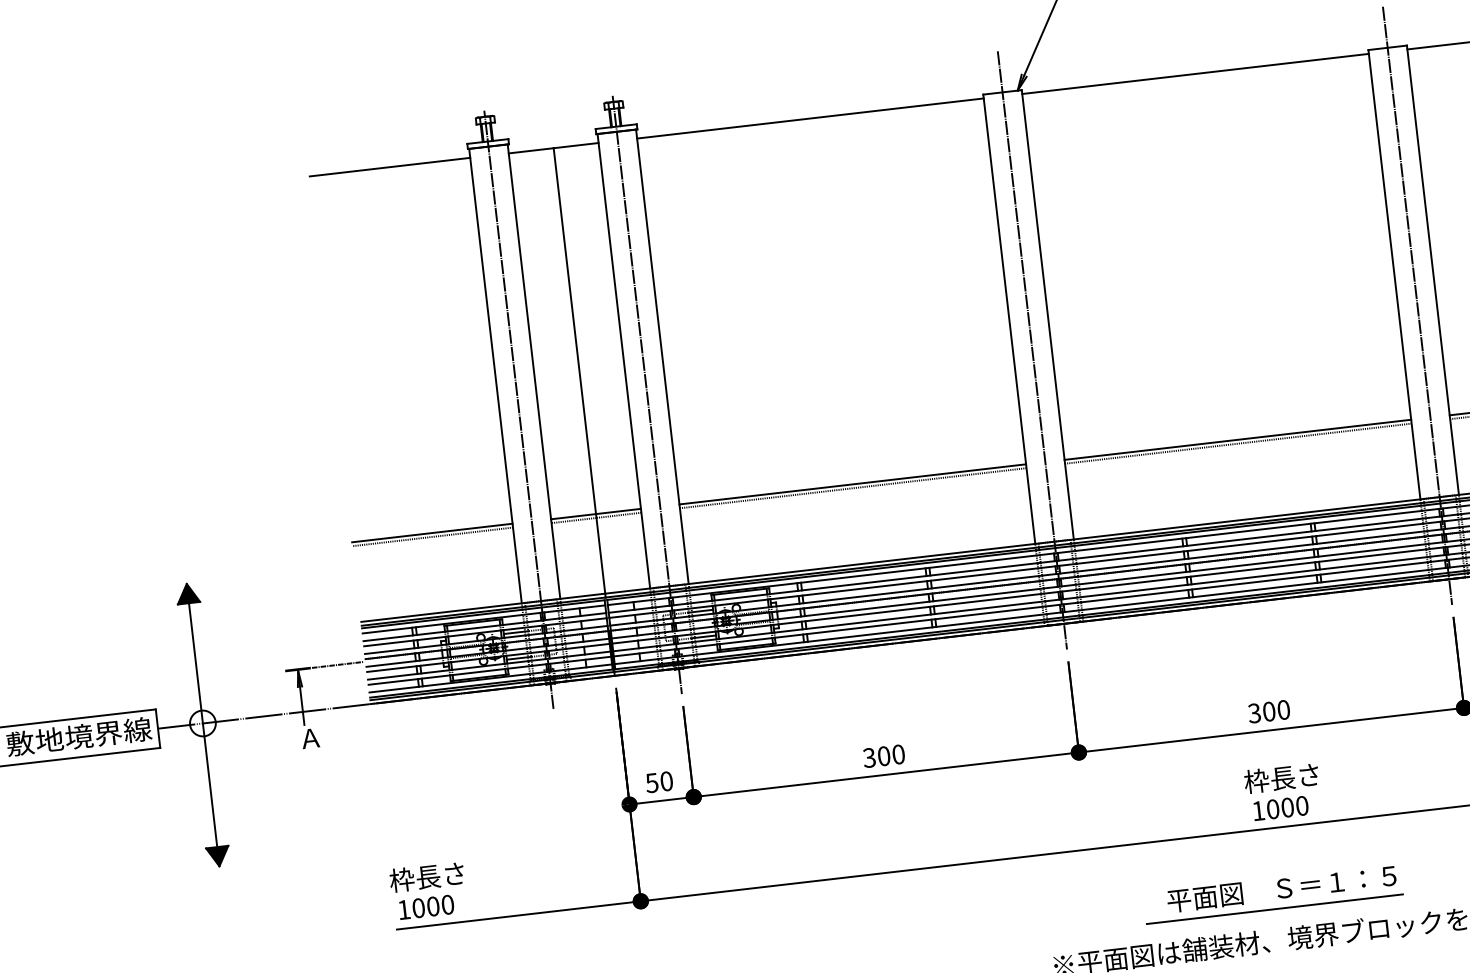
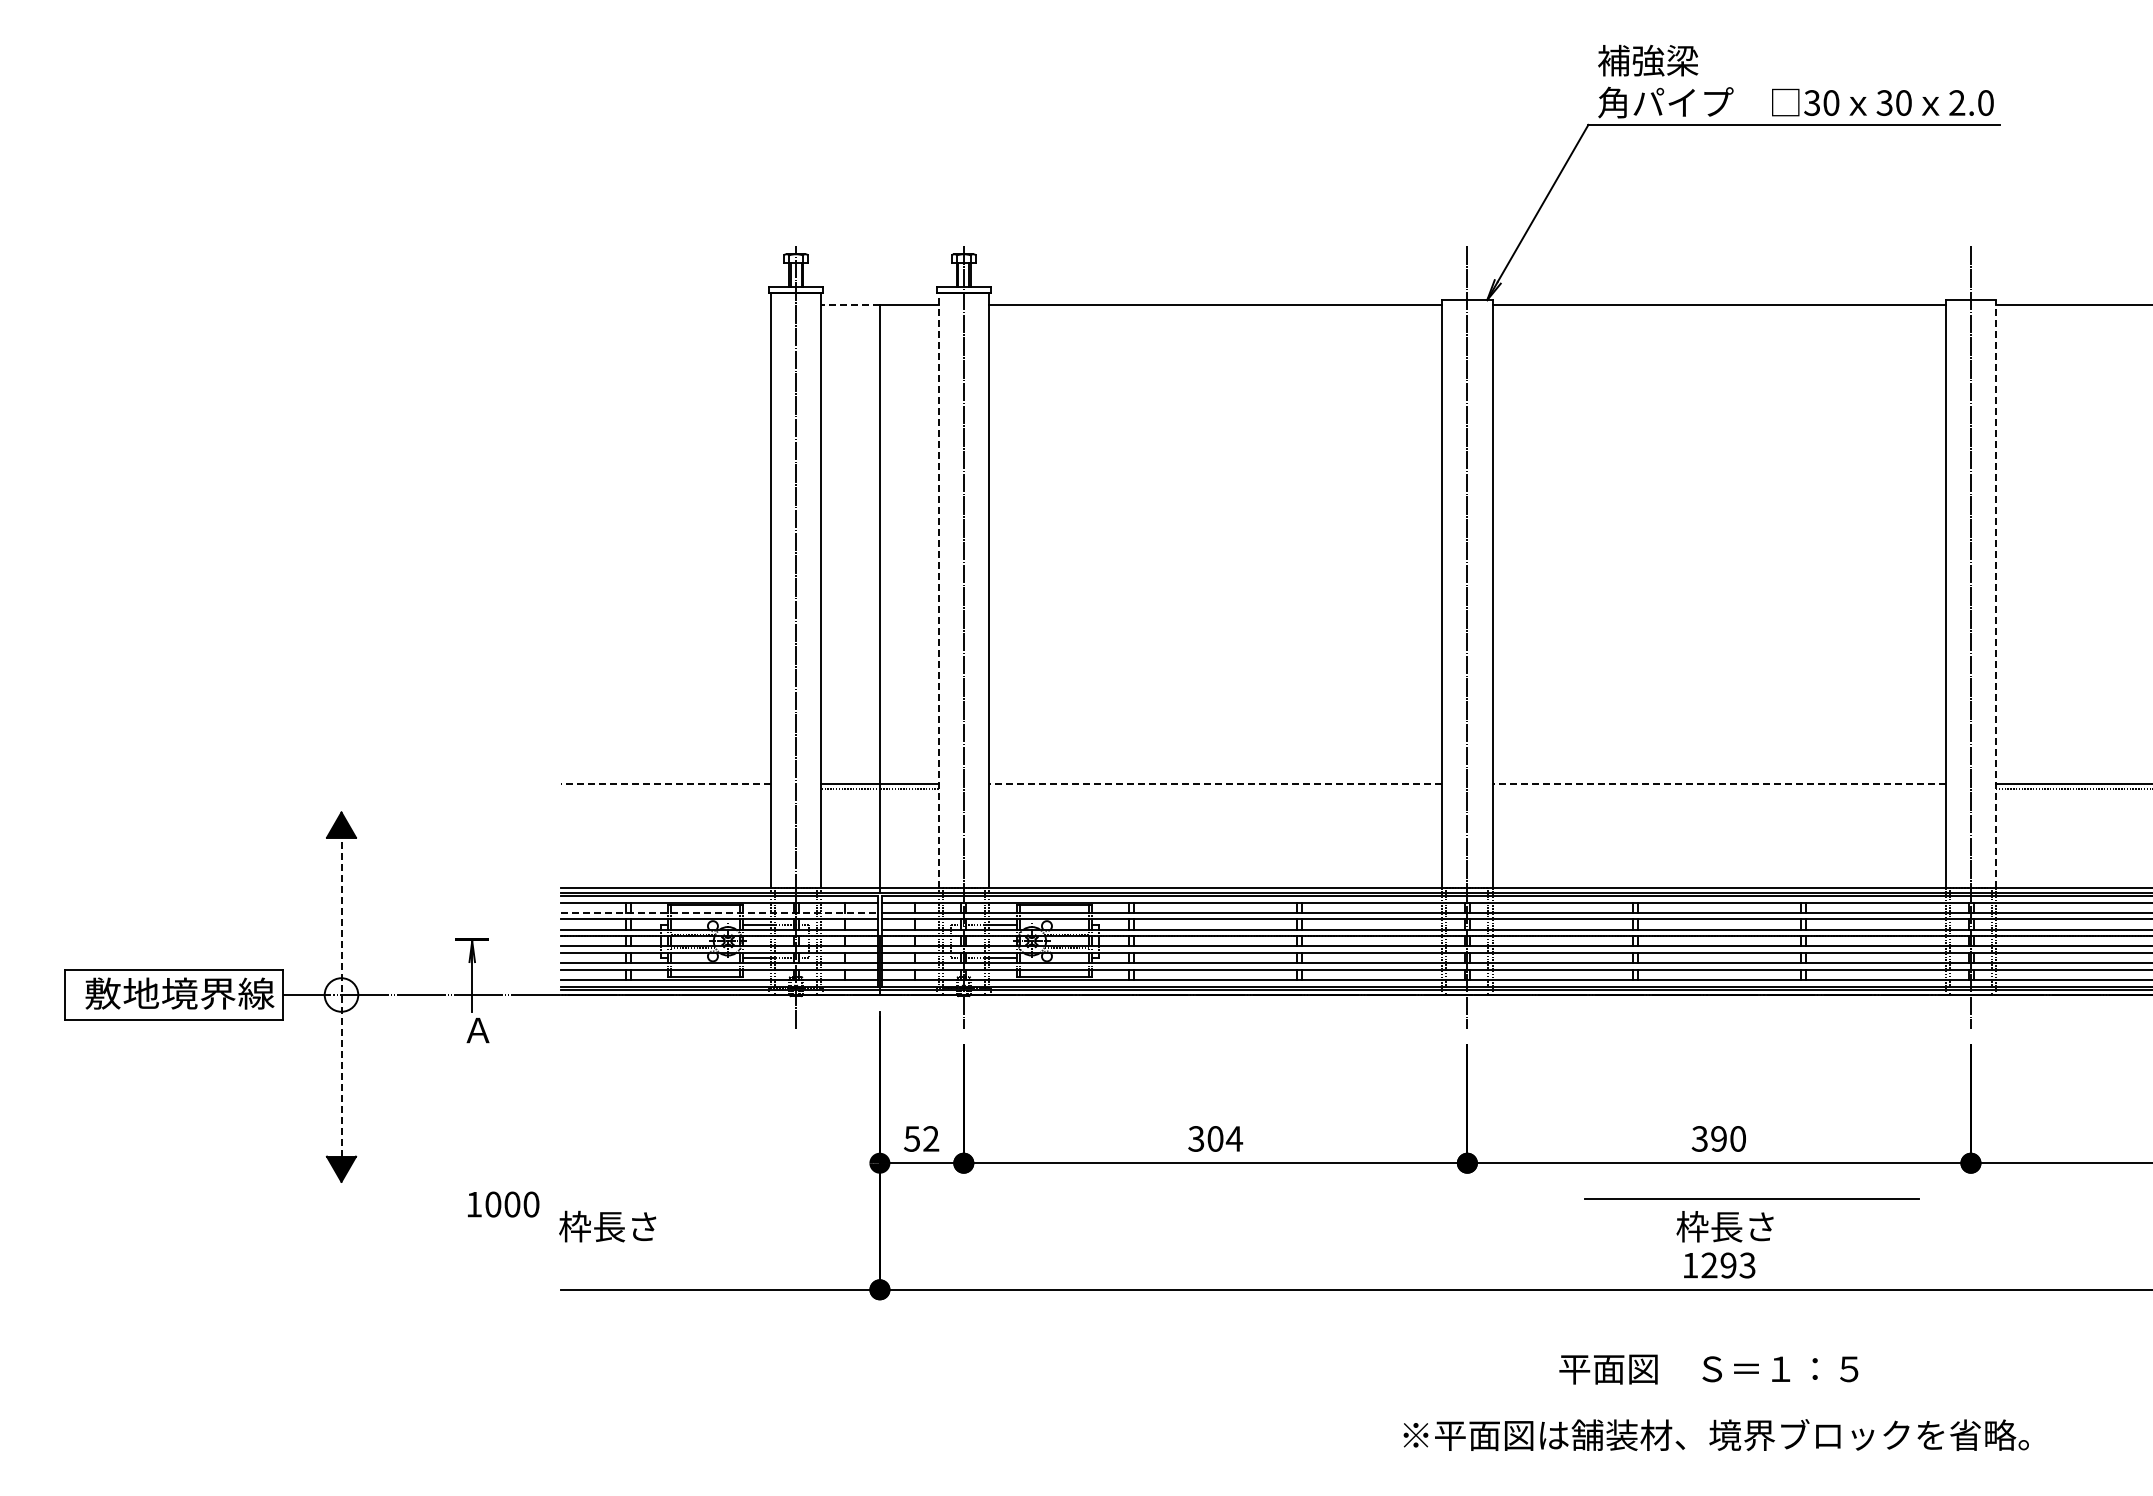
line: (531, 151) -> (850, 305), solid -> dashed
line: (389, 167) -> (665, 305), removed
line: (1433, 269) -> (1996, 593), solid -> dashed
line: (623, 360) -> (938, 589), solid -> dashed
line: (1238, 439) -> (1719, 783), solid -> dashed
line: (1237, 443) -> (1718, 788), removed
line: (852, 484) -> (1215, 783), solid -> dashed
line: (853, 488) -> (1215, 788), removed
line: (432, 533) -> (665, 783), solid -> dashed
line: (432, 536) -> (665, 788), removed
line: (484, 626) -> (719, 912), solid -> dashed
line: (337, 664) -> (523, 939), removed
text: (1268, 711) -> (1718, 1138), 300 -> 390
line: (202, 721) -> (341, 992), solid -> dashed
text: (898, 754) -> (1234, 1138), 300 -> 304
text: (666, 781) -> (931, 1138), 50 -> 52
text: (1287, 807) -> (1728, 1265), 1000 -> 1293
text: (426, 907) -> (503, 1204), moved
line: (1274, 909) -> (1751, 1198), moved

